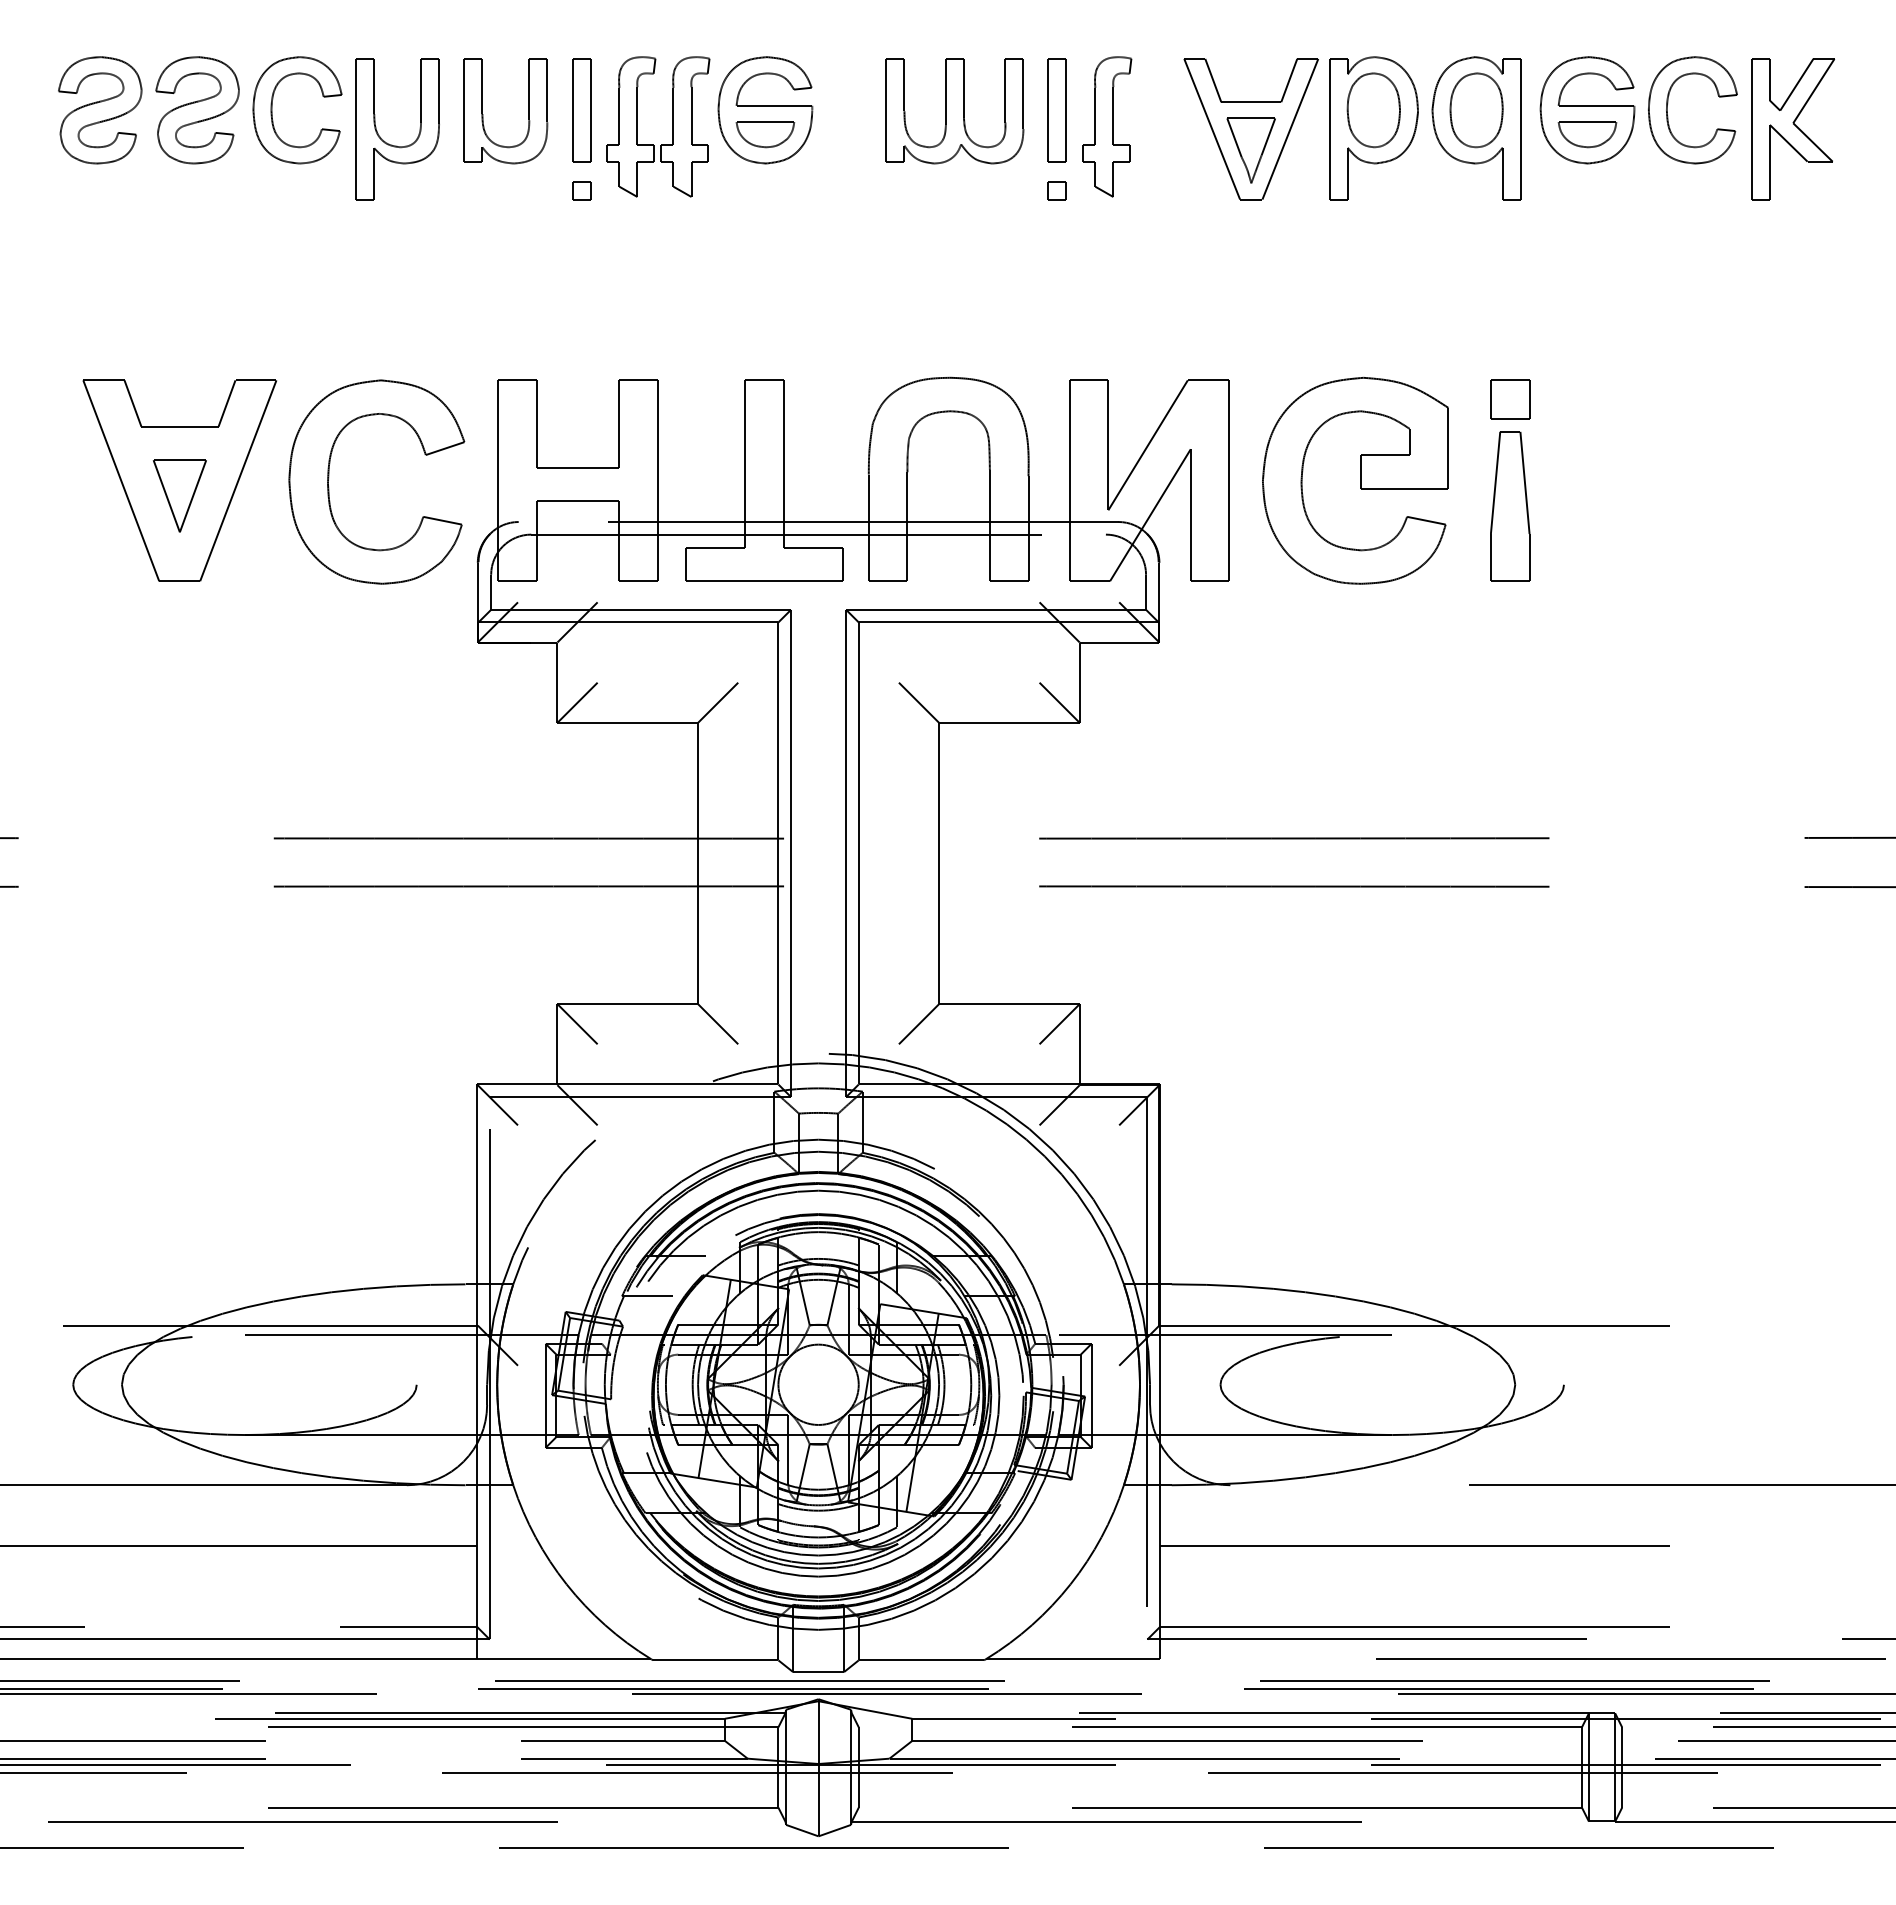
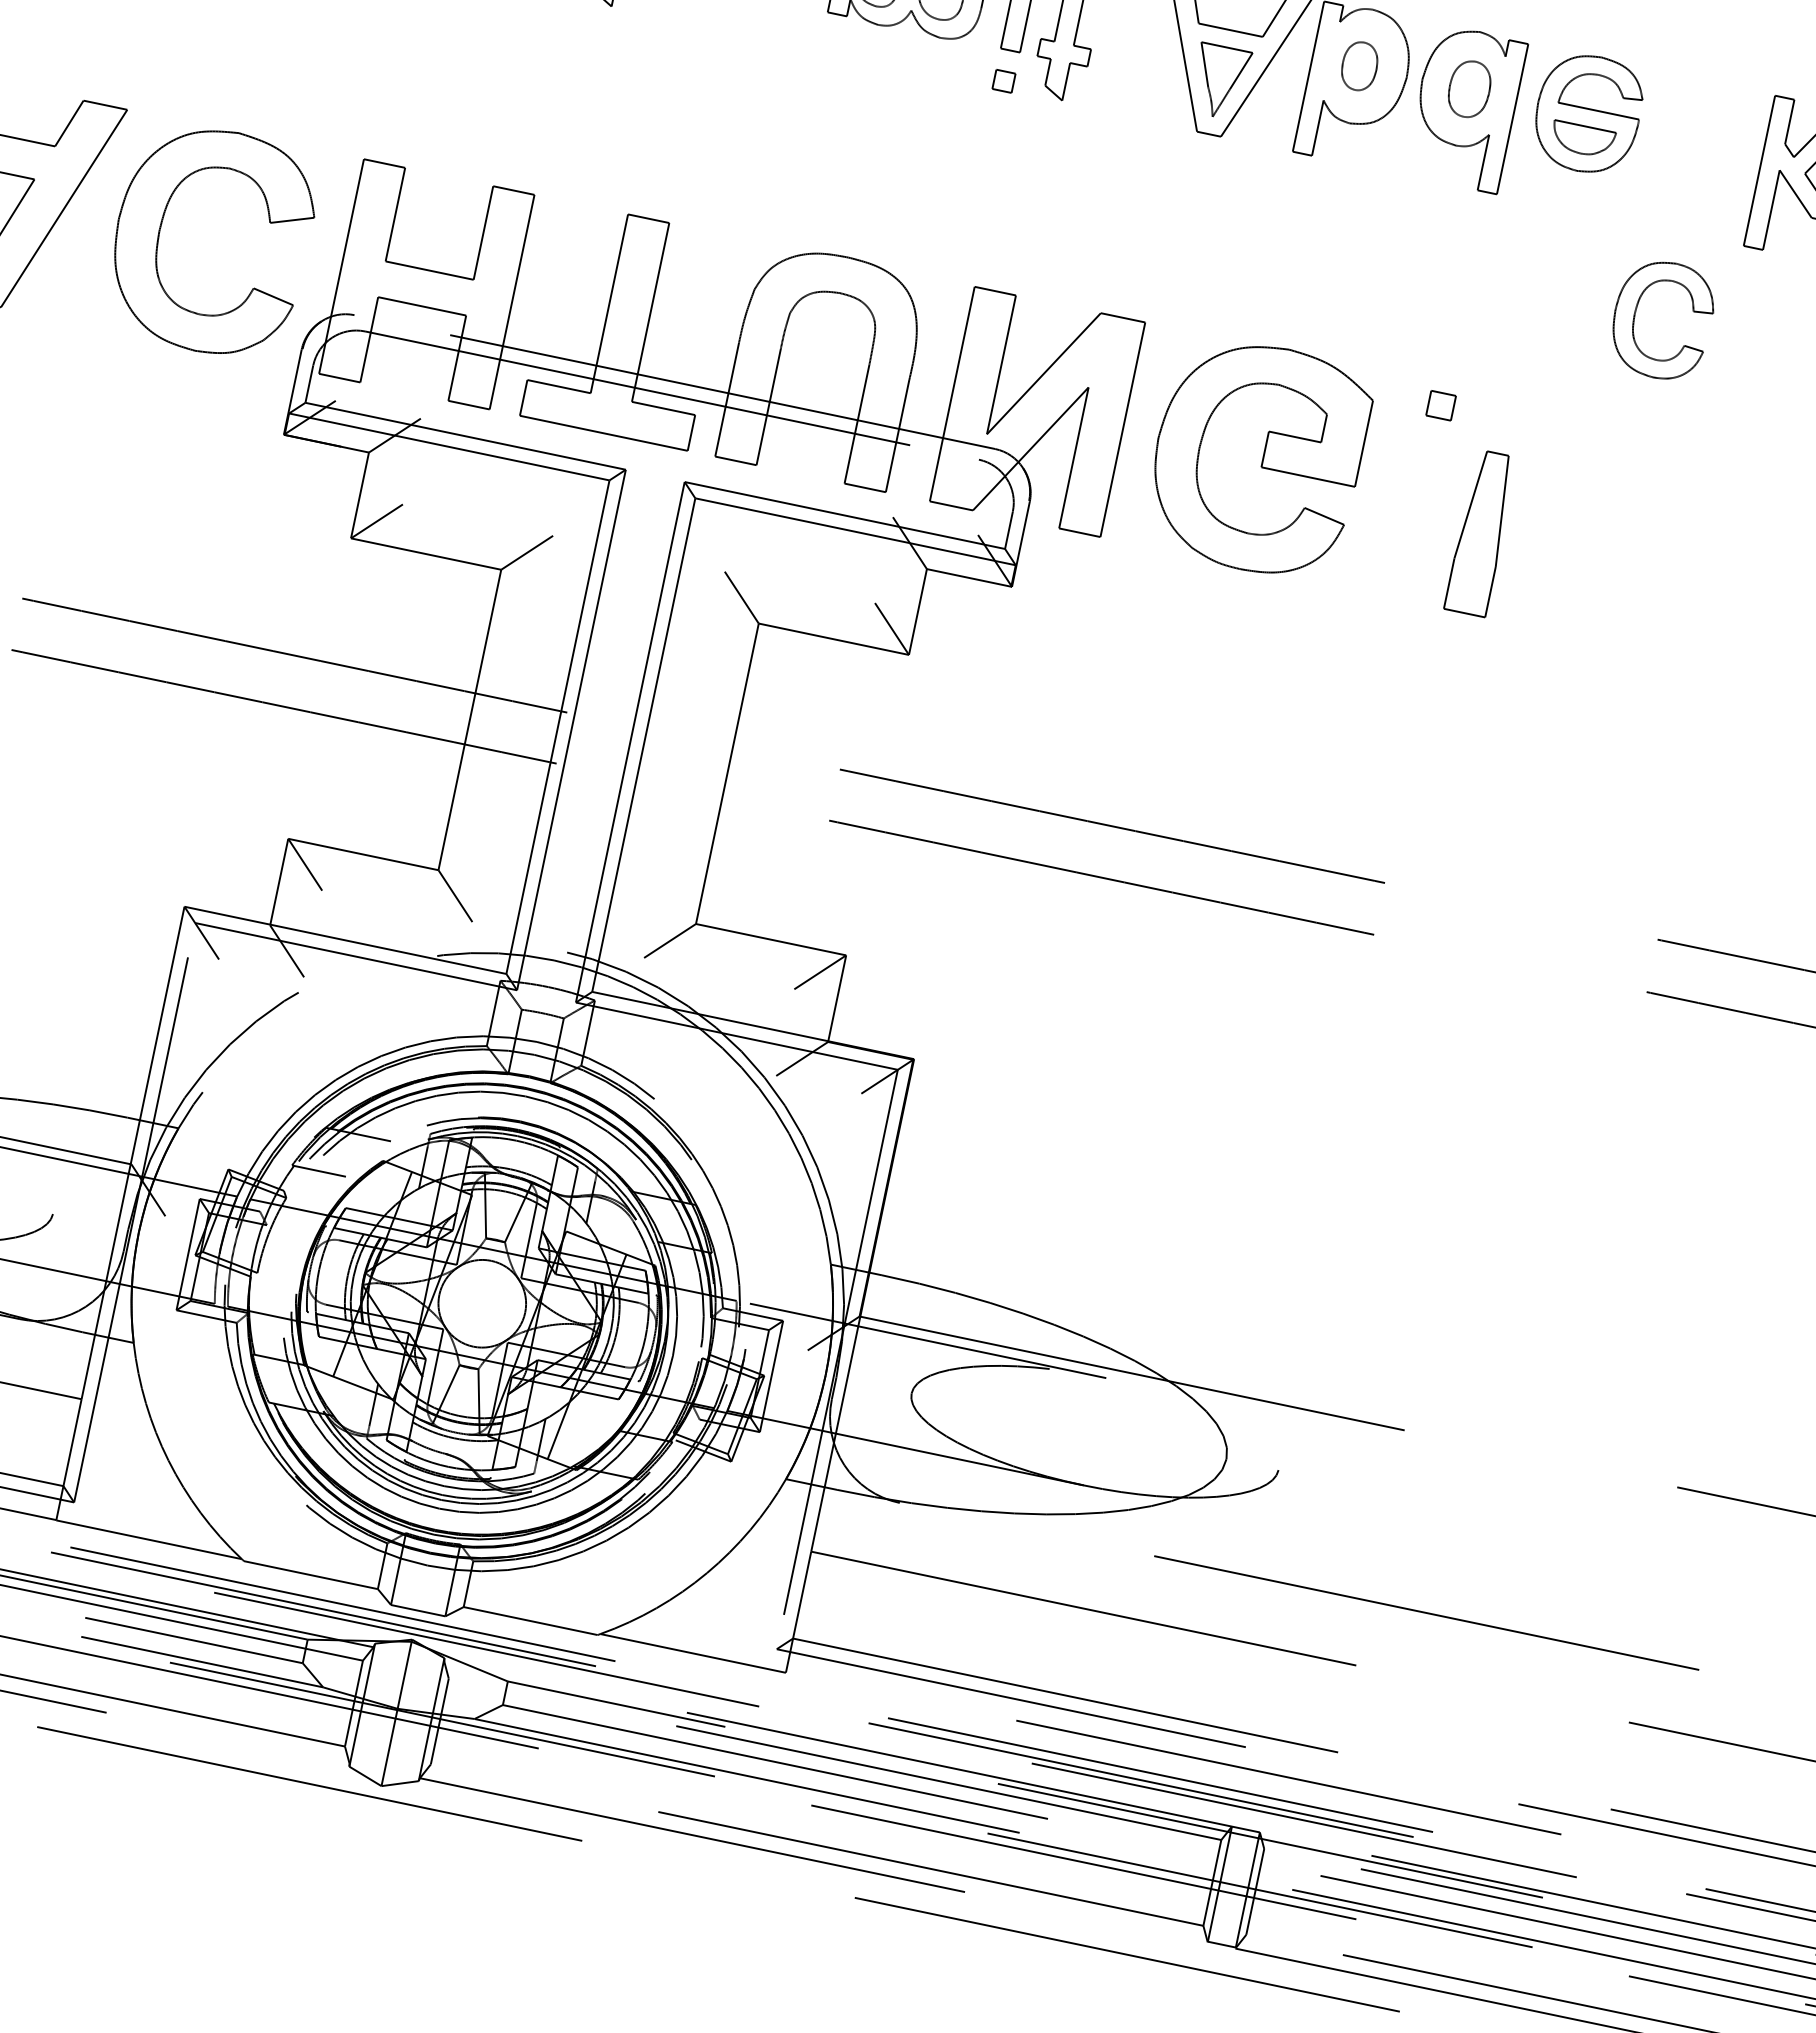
part: (1373, 110) -> (1359, 66), size x0.6
part: (1476, 110) -> (1469, 89), size x0.7
part: (1668, 116) -> (1635, 321), moved
part: (1510, 399) -> (1441, 405), size x0.6
part: (1510, 506) -> (1481, 533), moved

